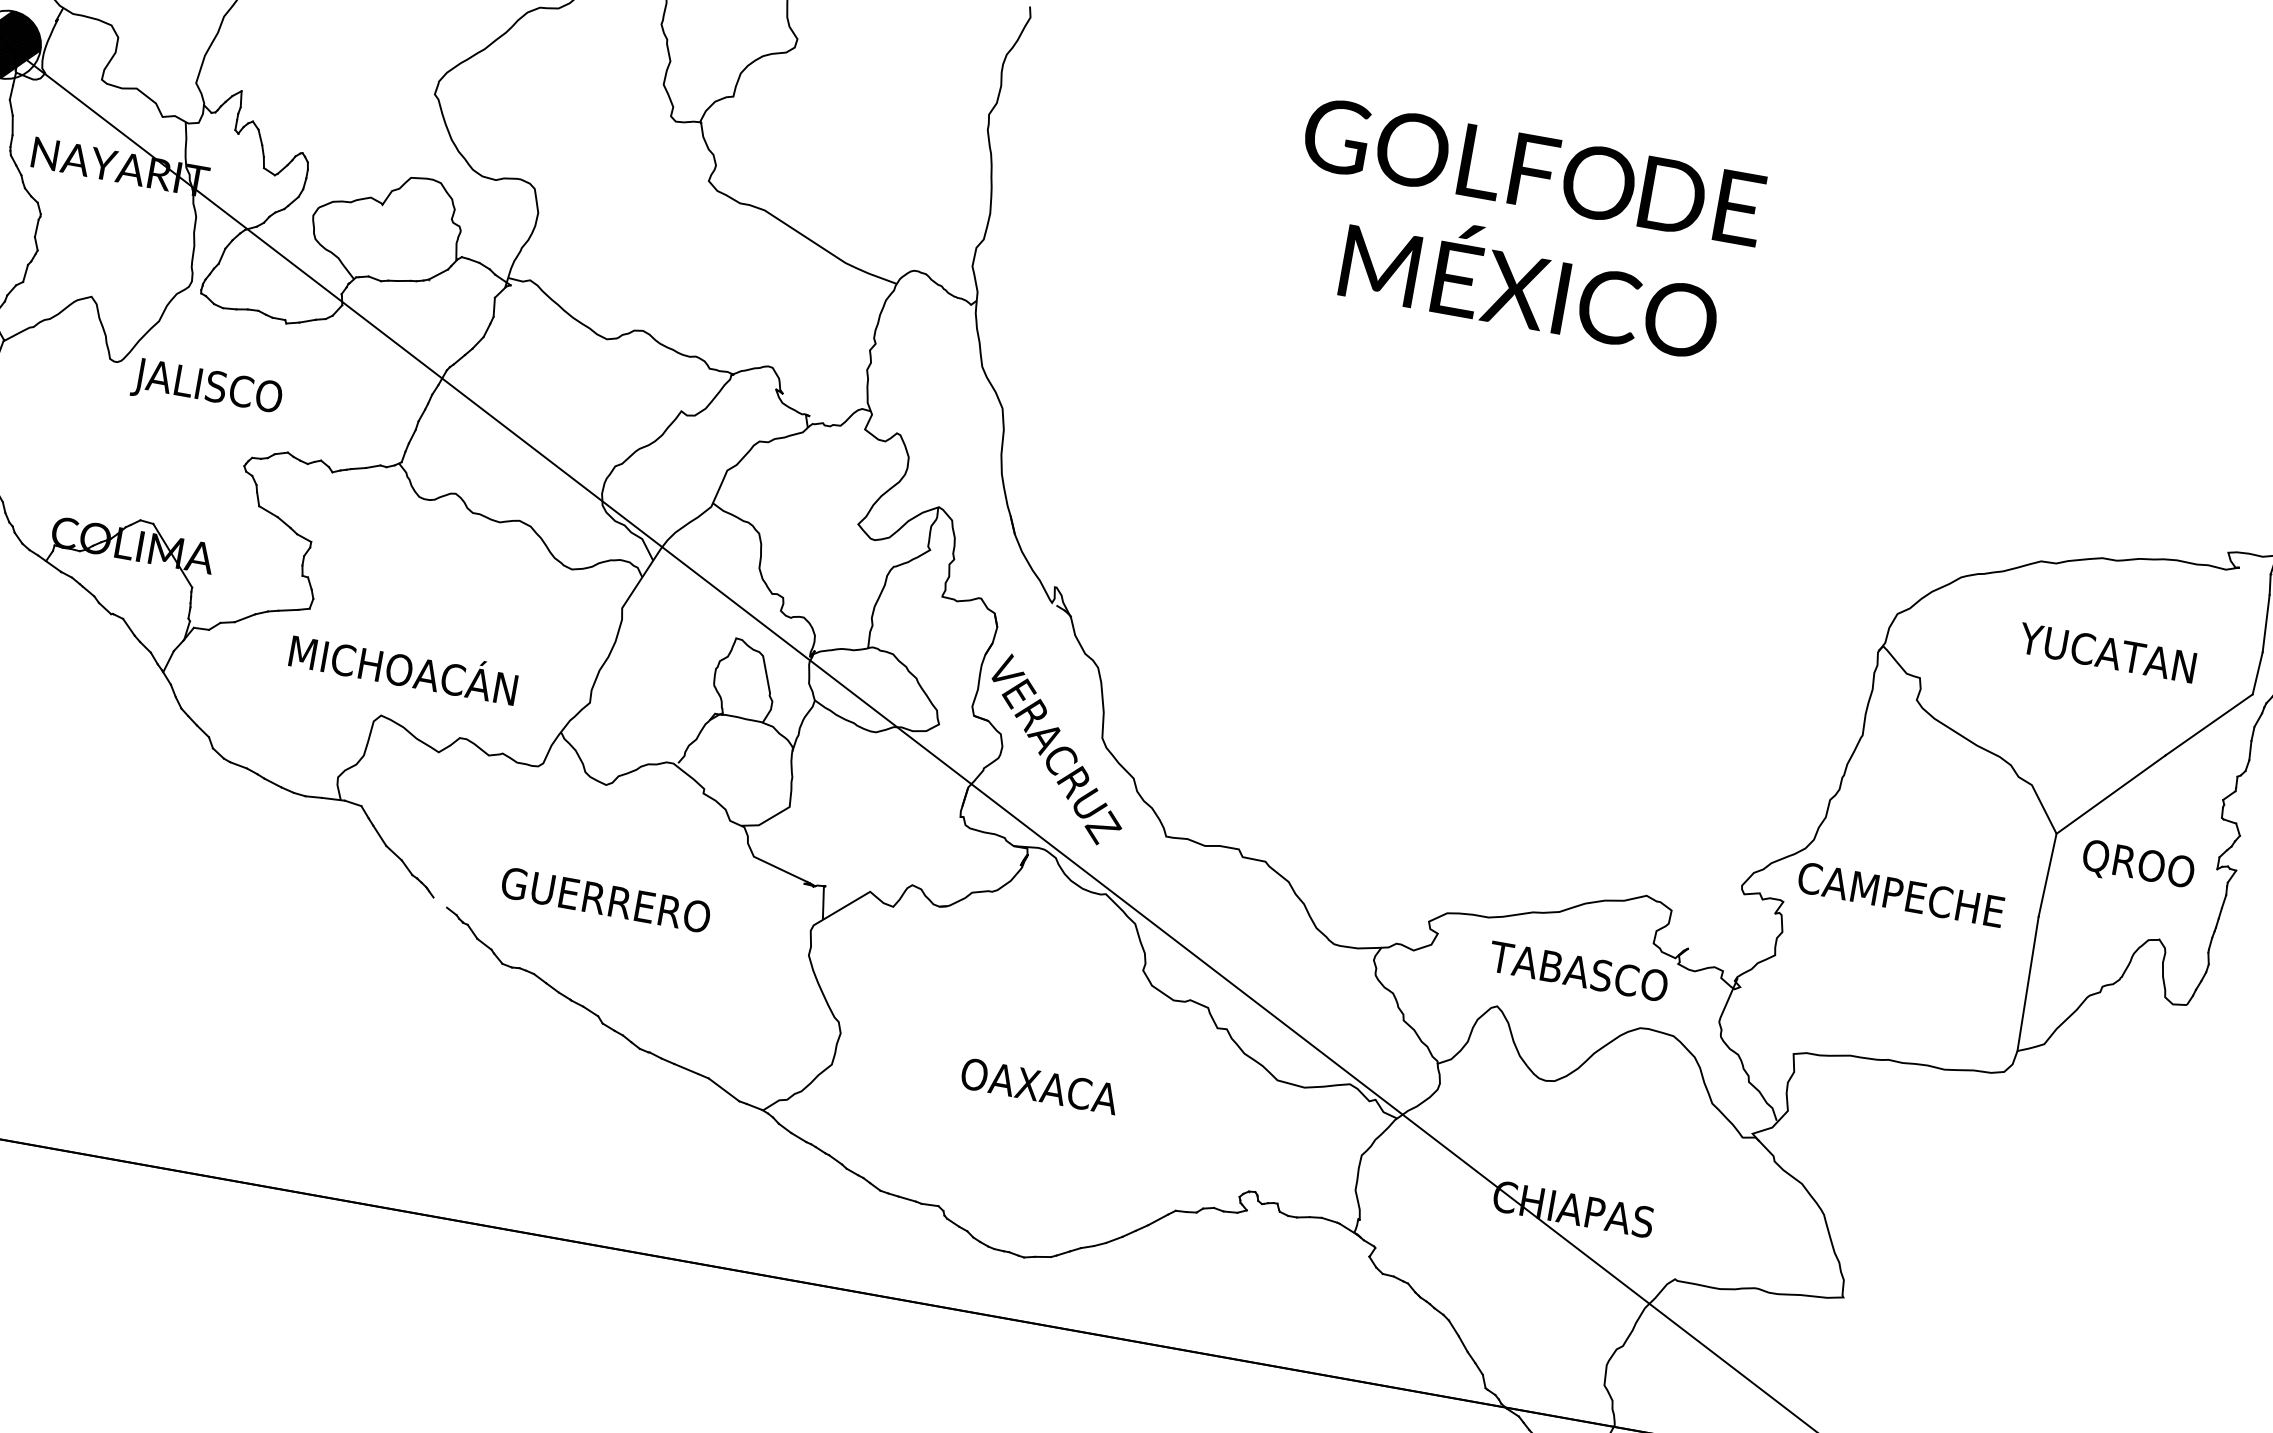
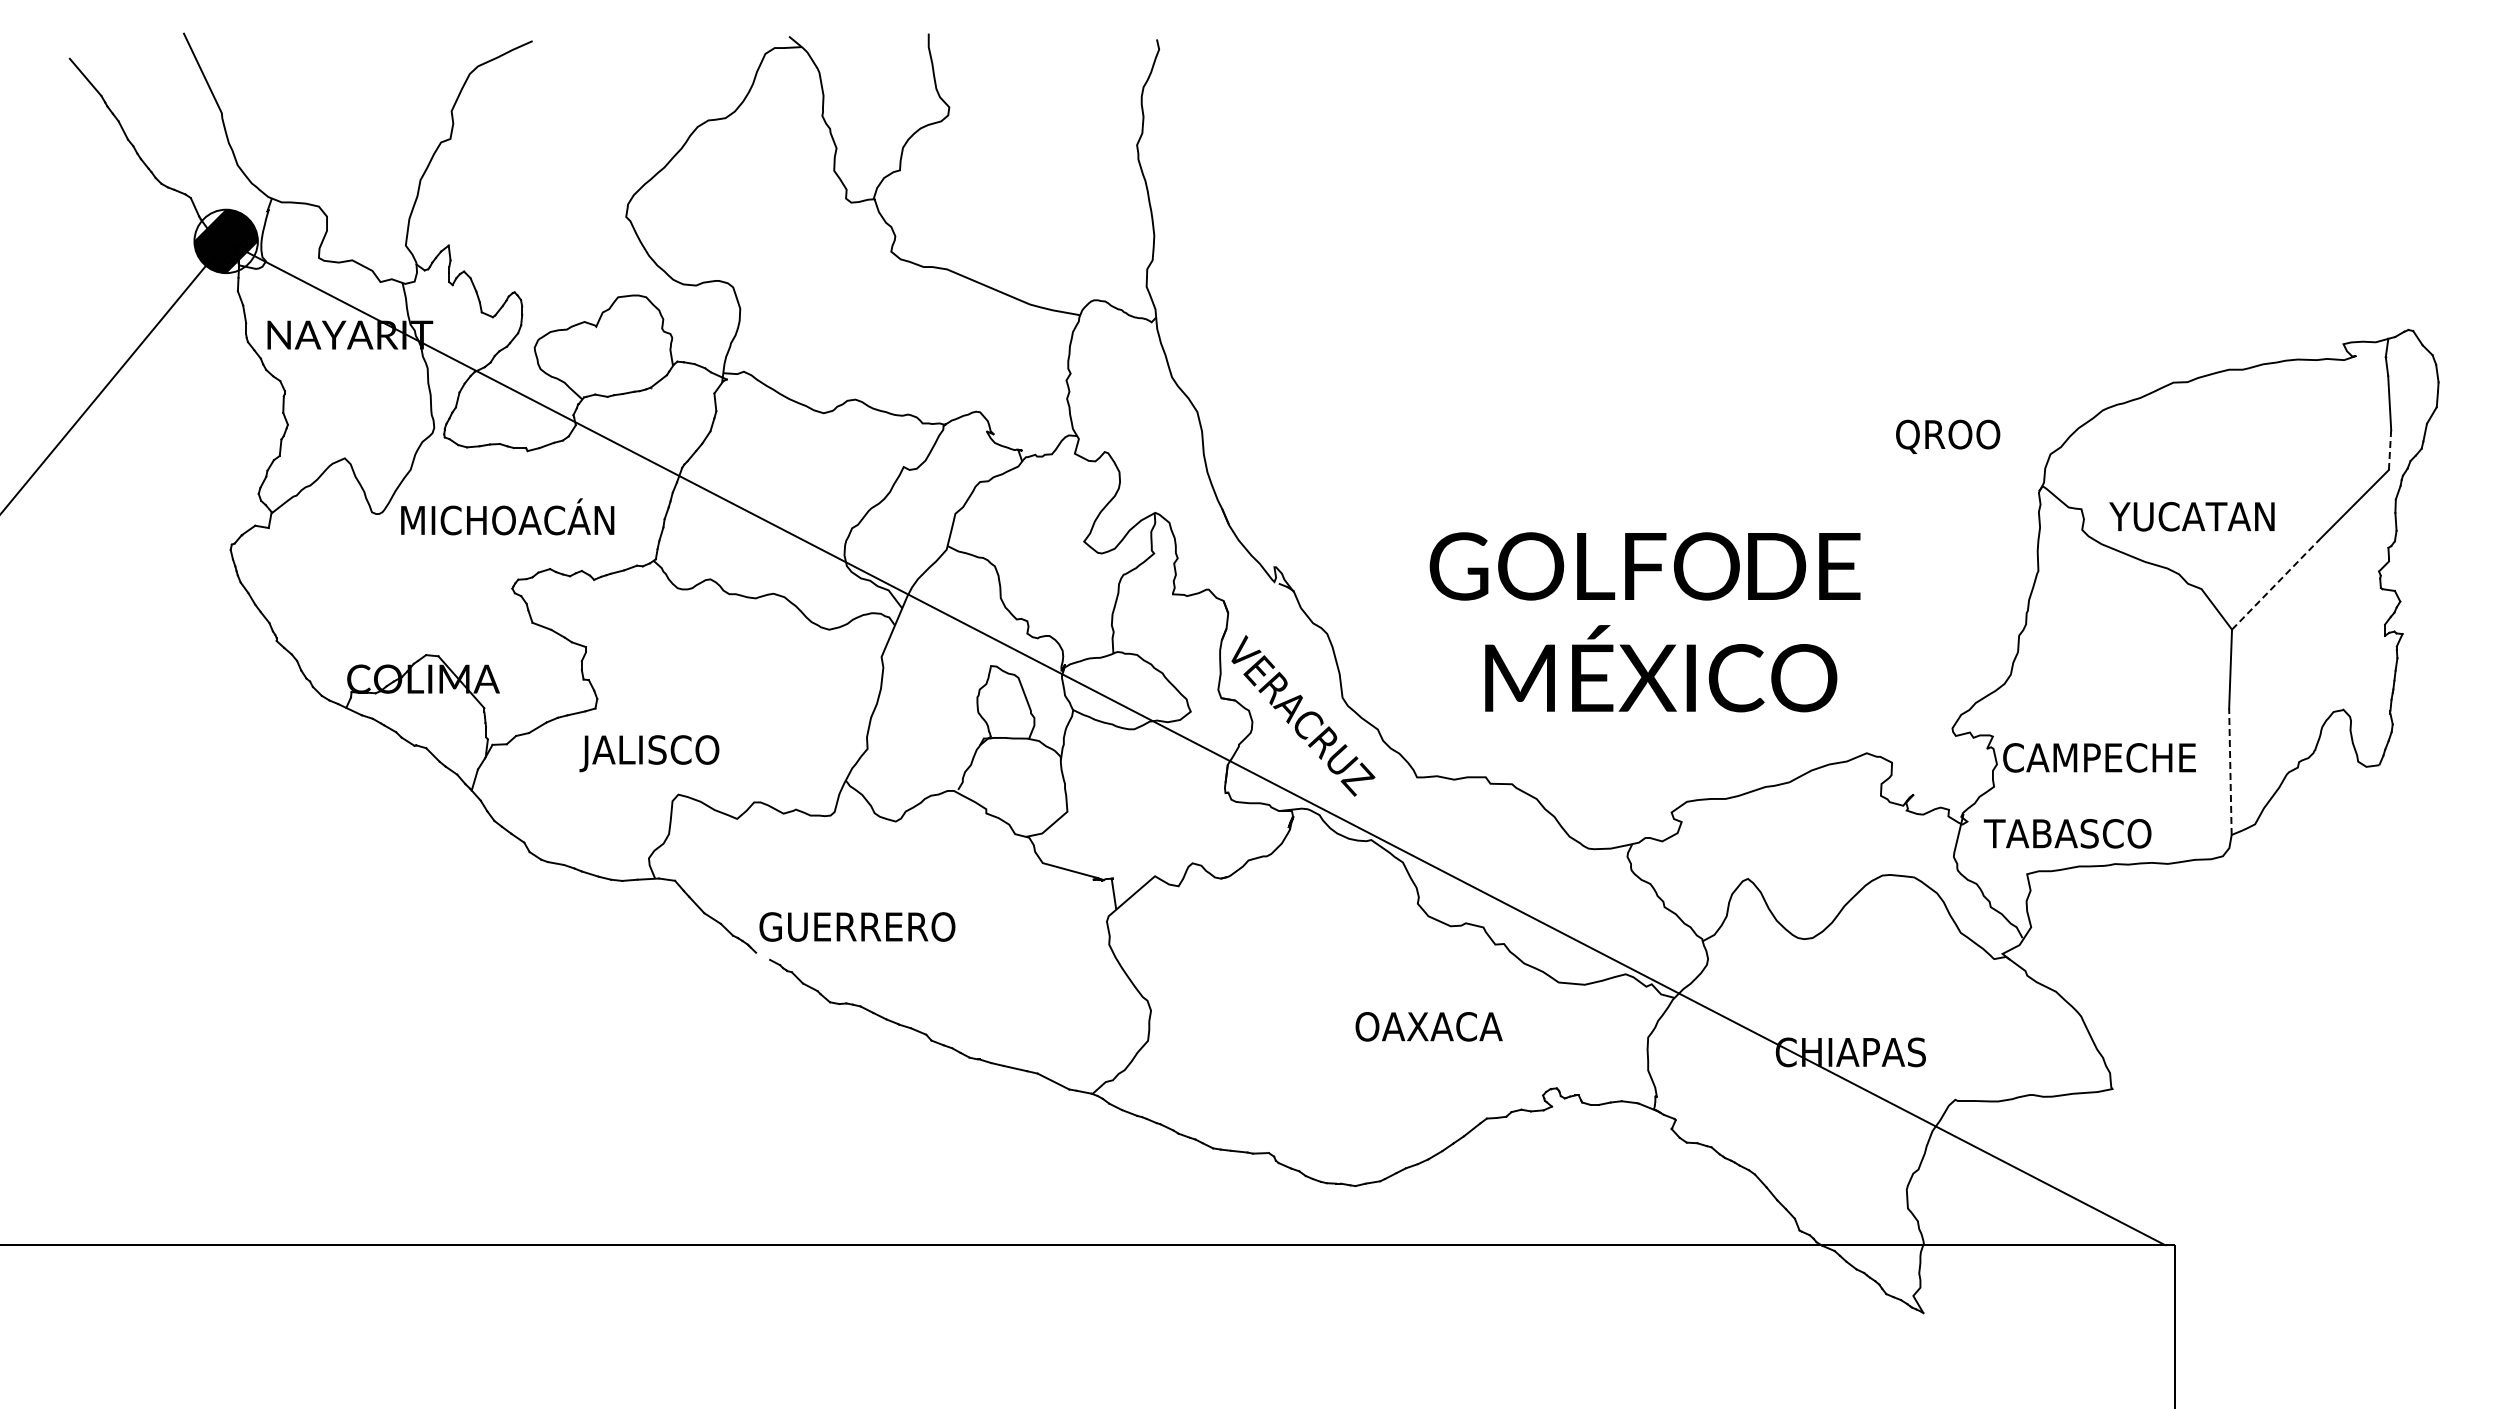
text: (1522, 230) -> (1644, 622), moved
text: (248, 392) -> (504, 520), JALISCO -> MICHOACÁN
text: (2106, 652) -> (2191, 516), moved
text: (400, 669) -> (688, 749), MICHOACÁN -> JALISCO
line: (2258, 673) -> (2390, 449), solid -> dashed
line: (2111, 794) -> (2275, 584), solid -> dashed
text: (2138, 865) -> (1948, 436), moved
text: (1901, 894) -> (2099, 757), moved
text: (606, 899) -> (857, 926), moved
text: (1578, 971) -> (2067, 833), moved
line: (2028, 983) -> (2230, 771), solid -> dashed
text: (1039, 1085) -> (1428, 1026), moved

